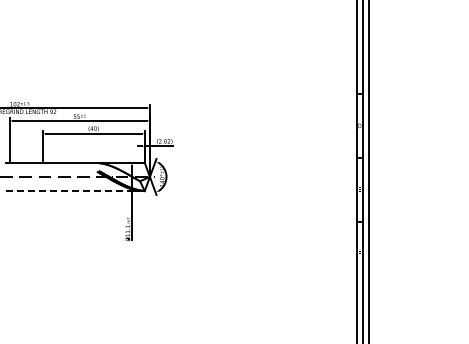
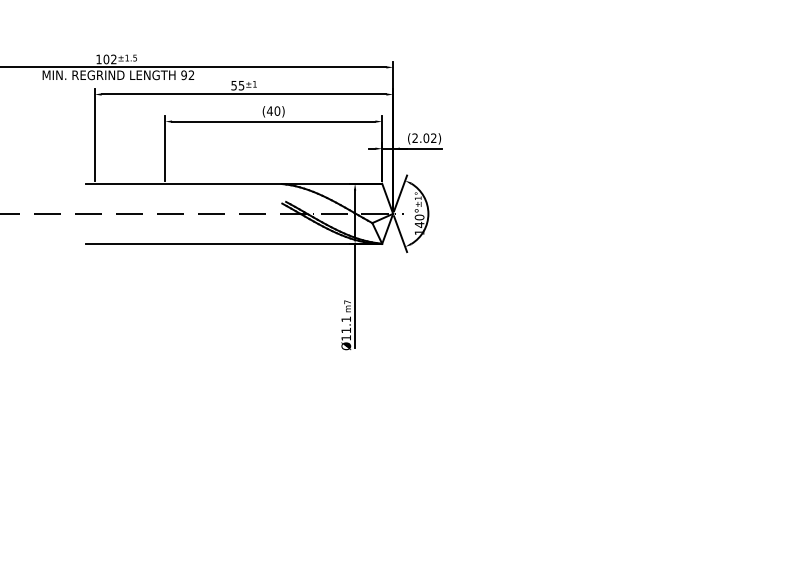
line: (75, 191) -> (235, 244), dashed -> solid

